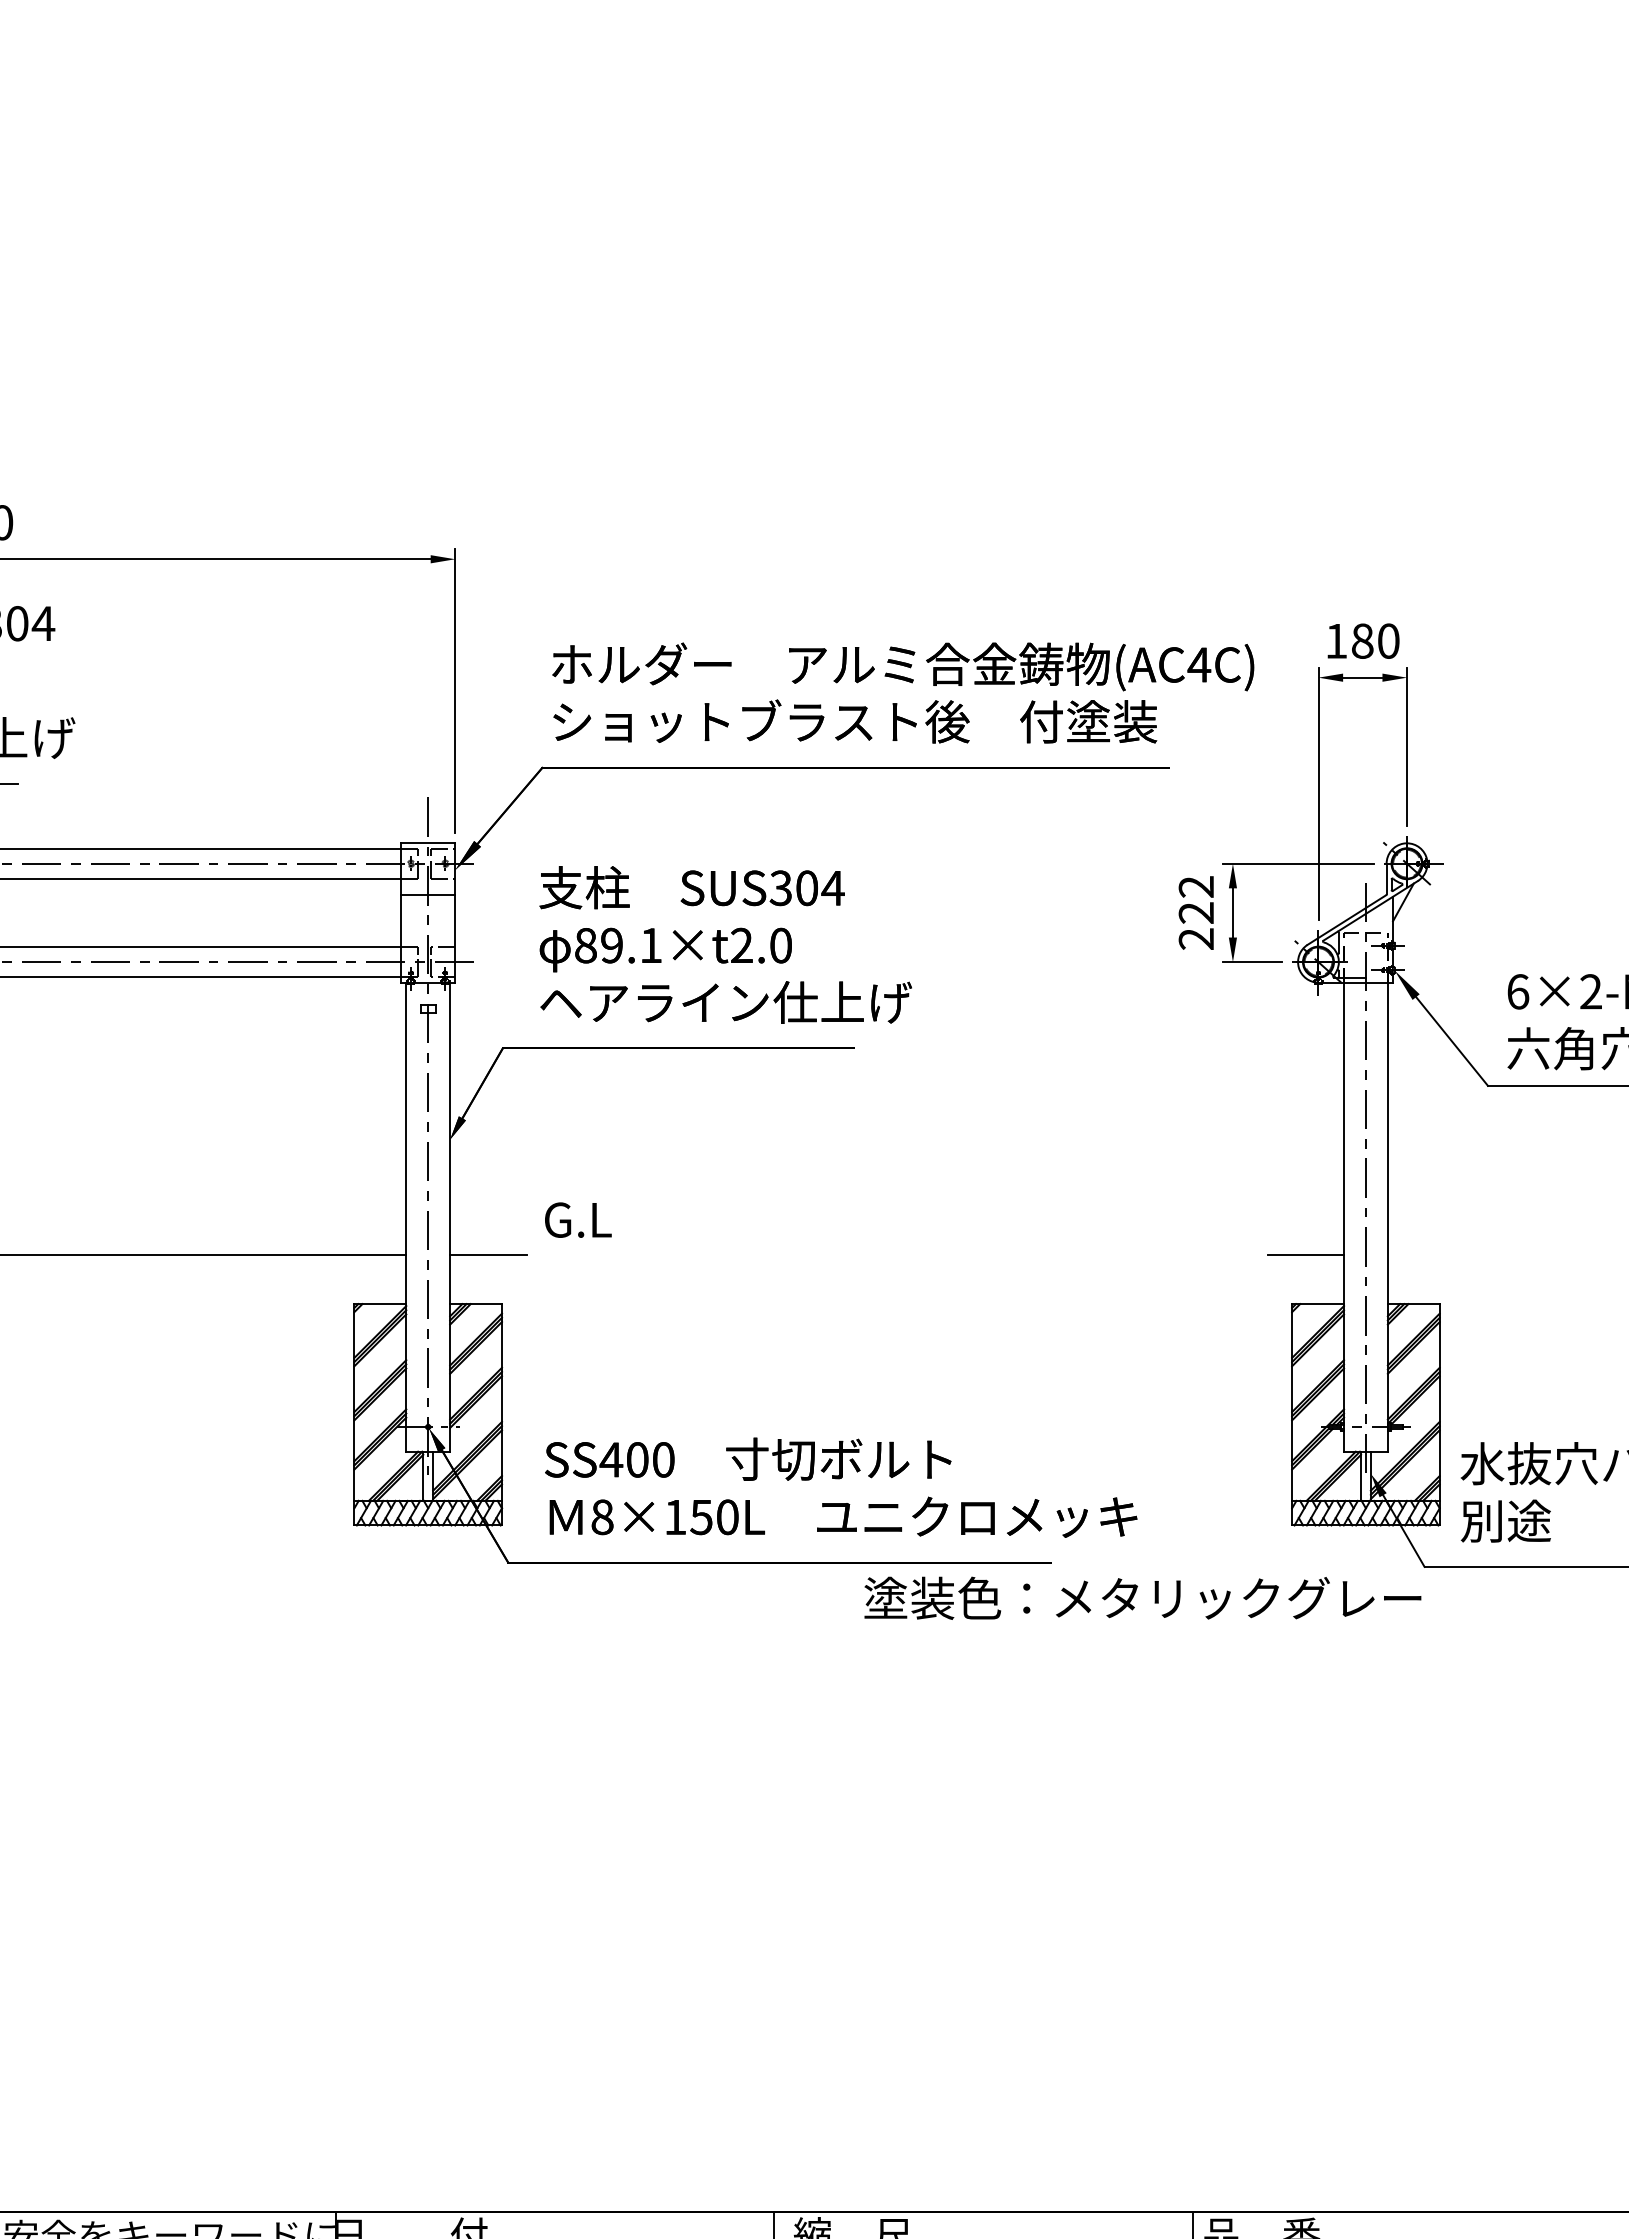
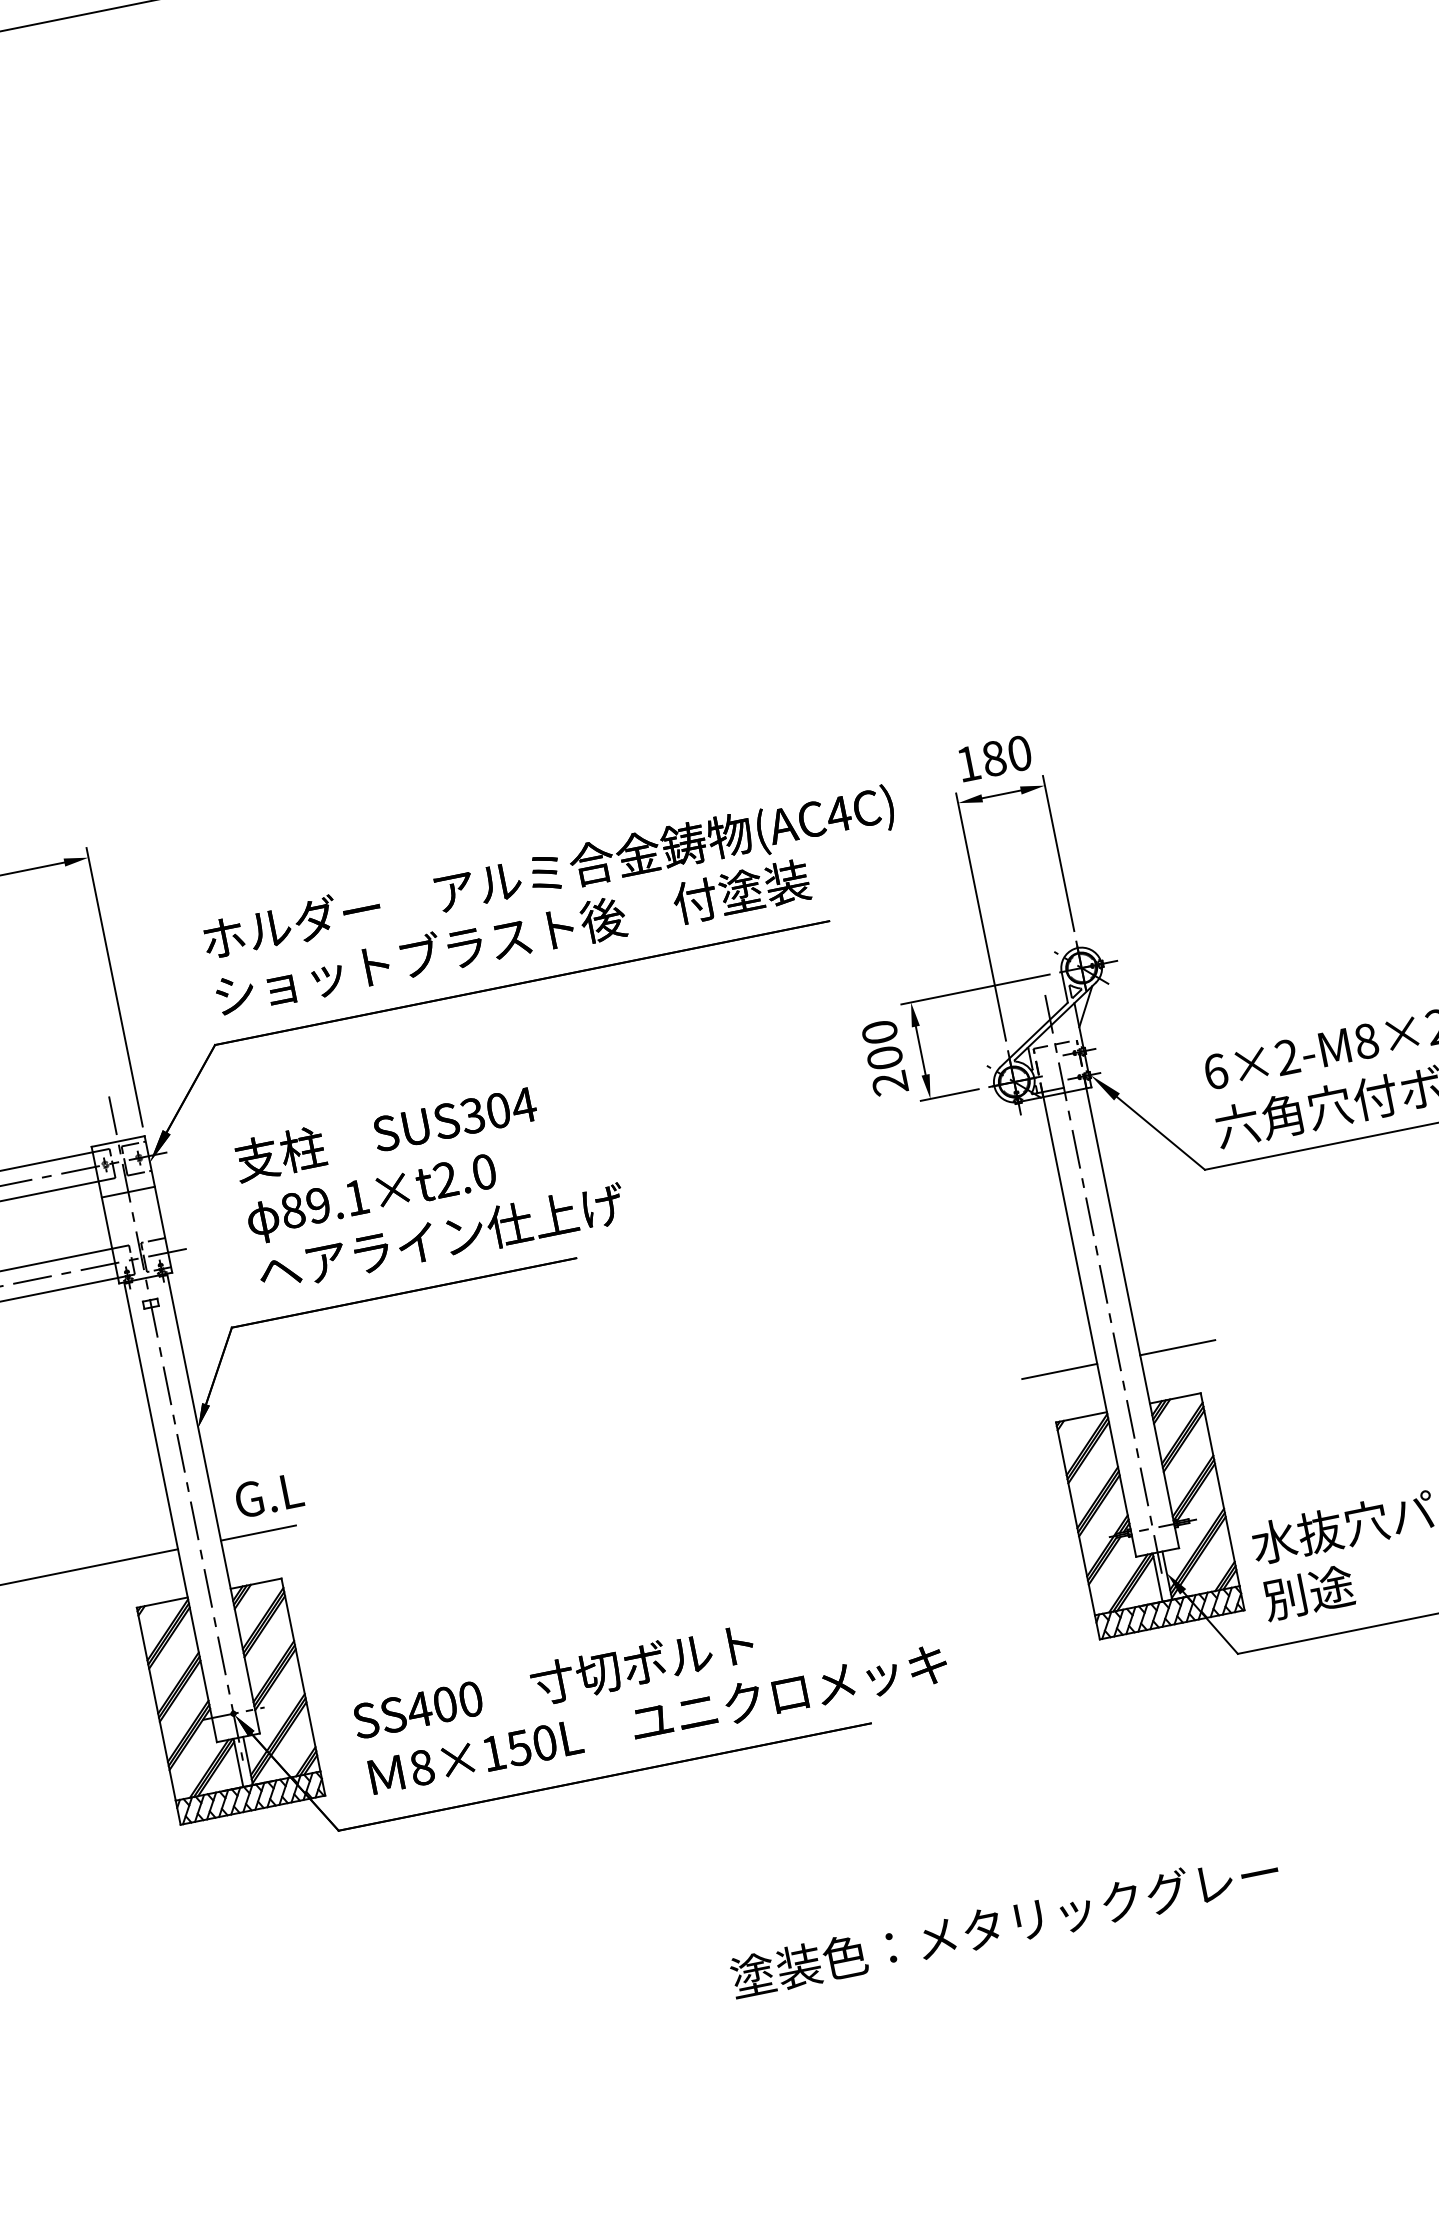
text: (1196, 899) -> (882, 1044), 222 -> 200
text: (578, 1219) -> (269, 1494), moved
line: (1425, 1254) -> (1177, 1347), added
text: (1142, 1597) -> (1004, 1923), moved

